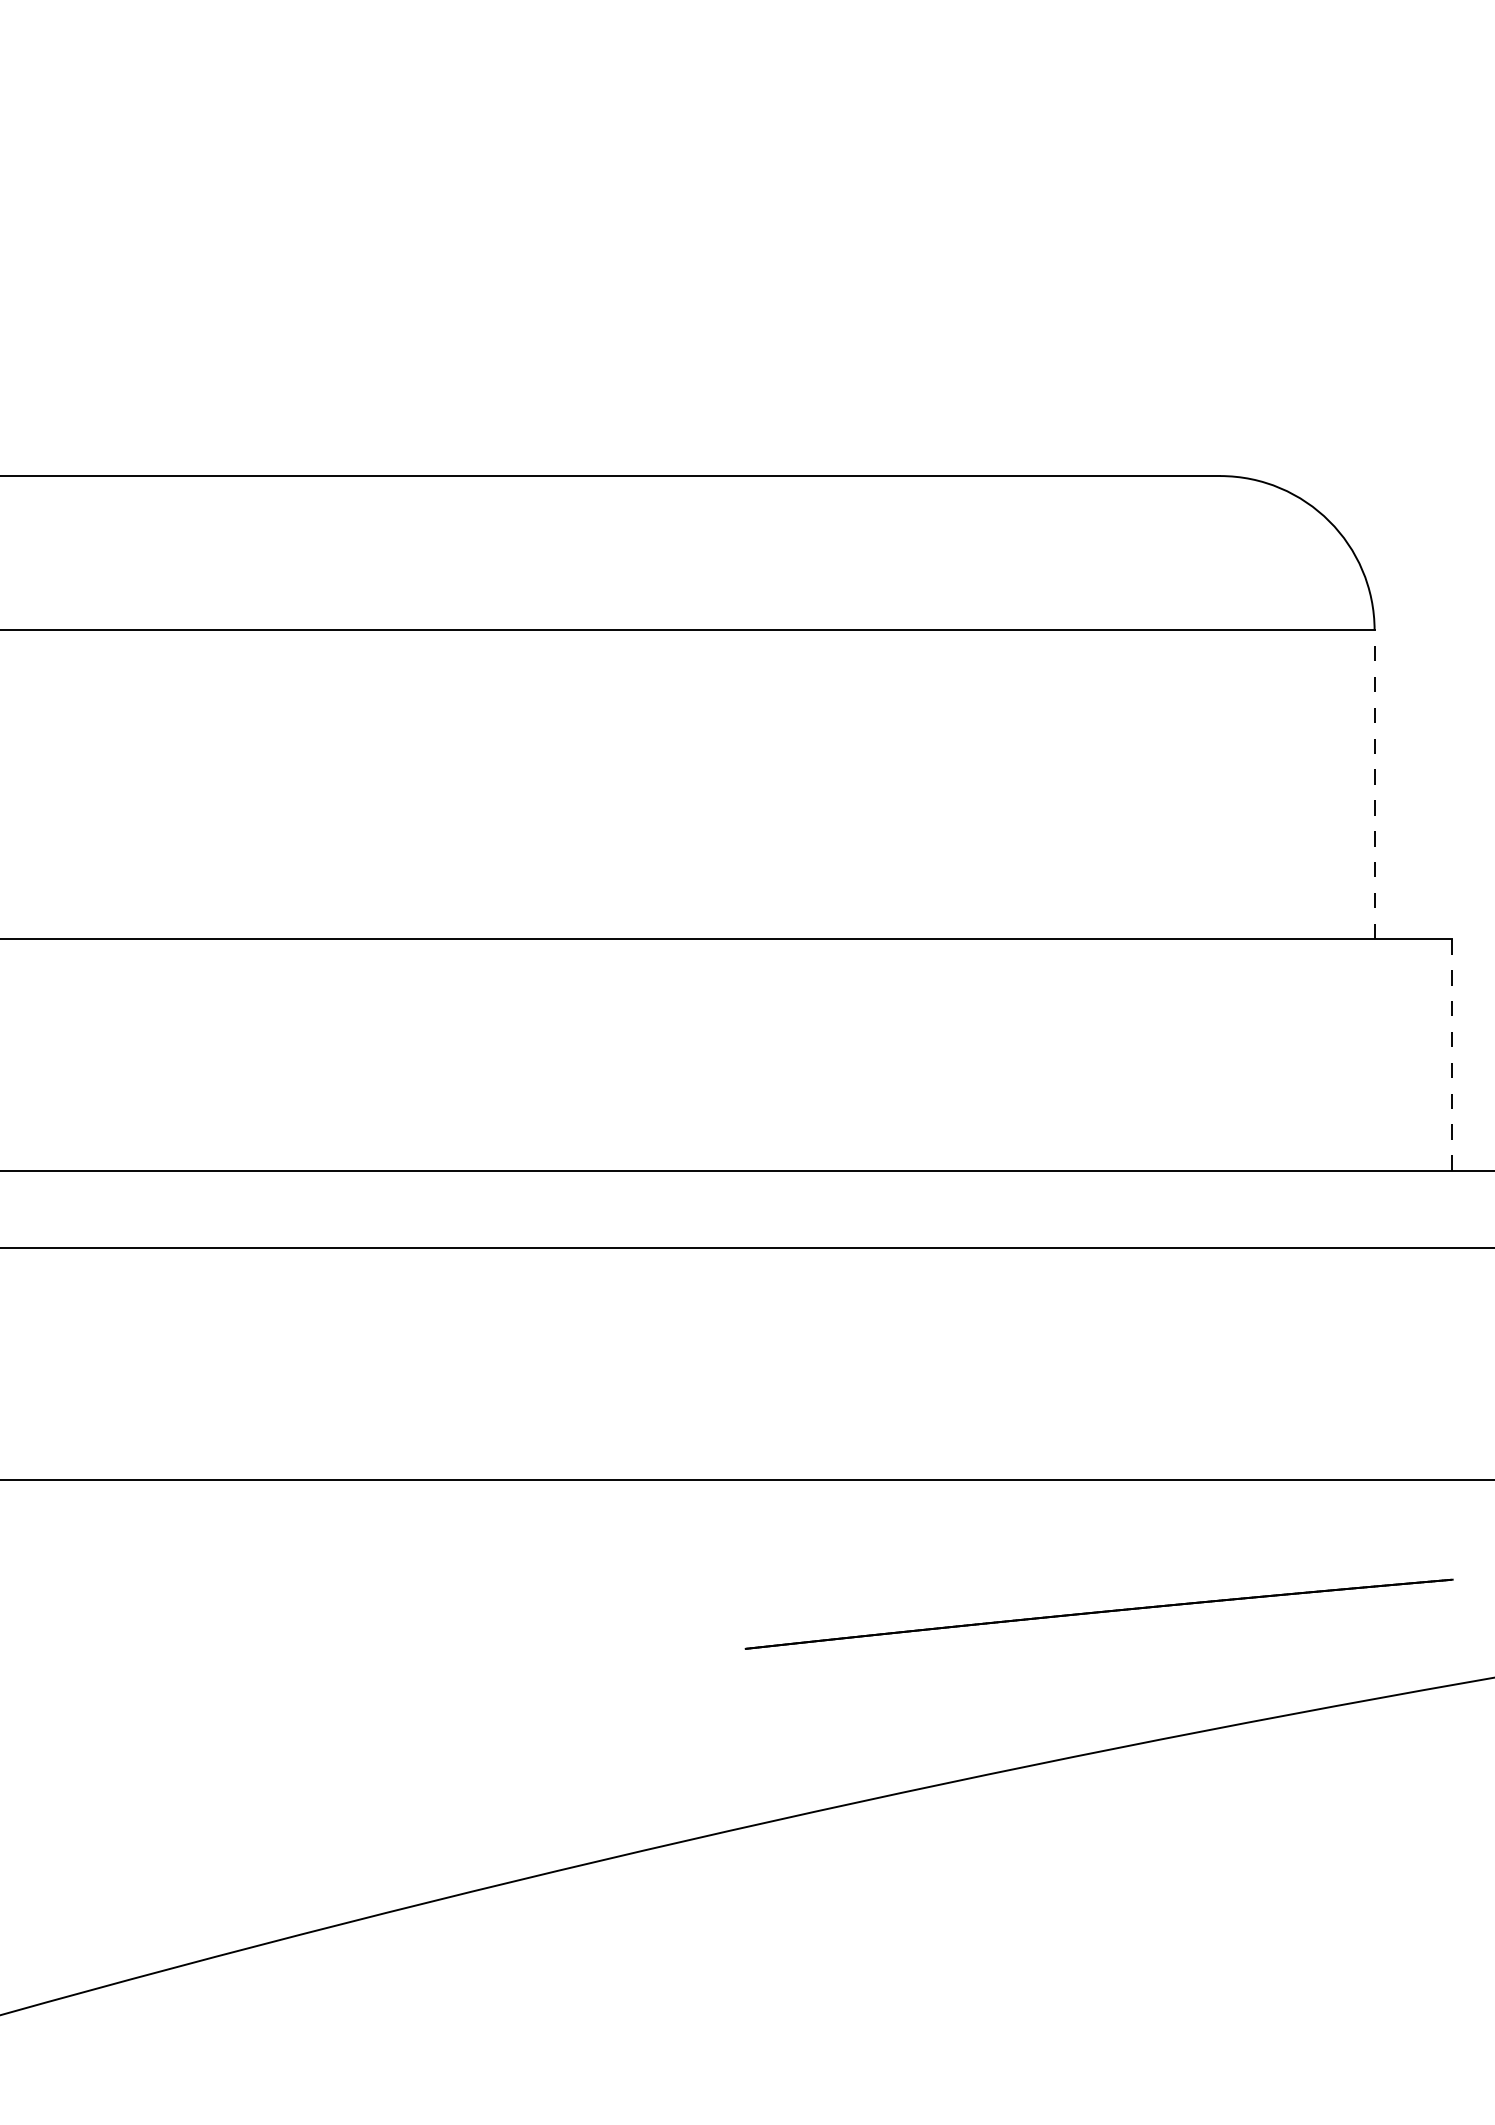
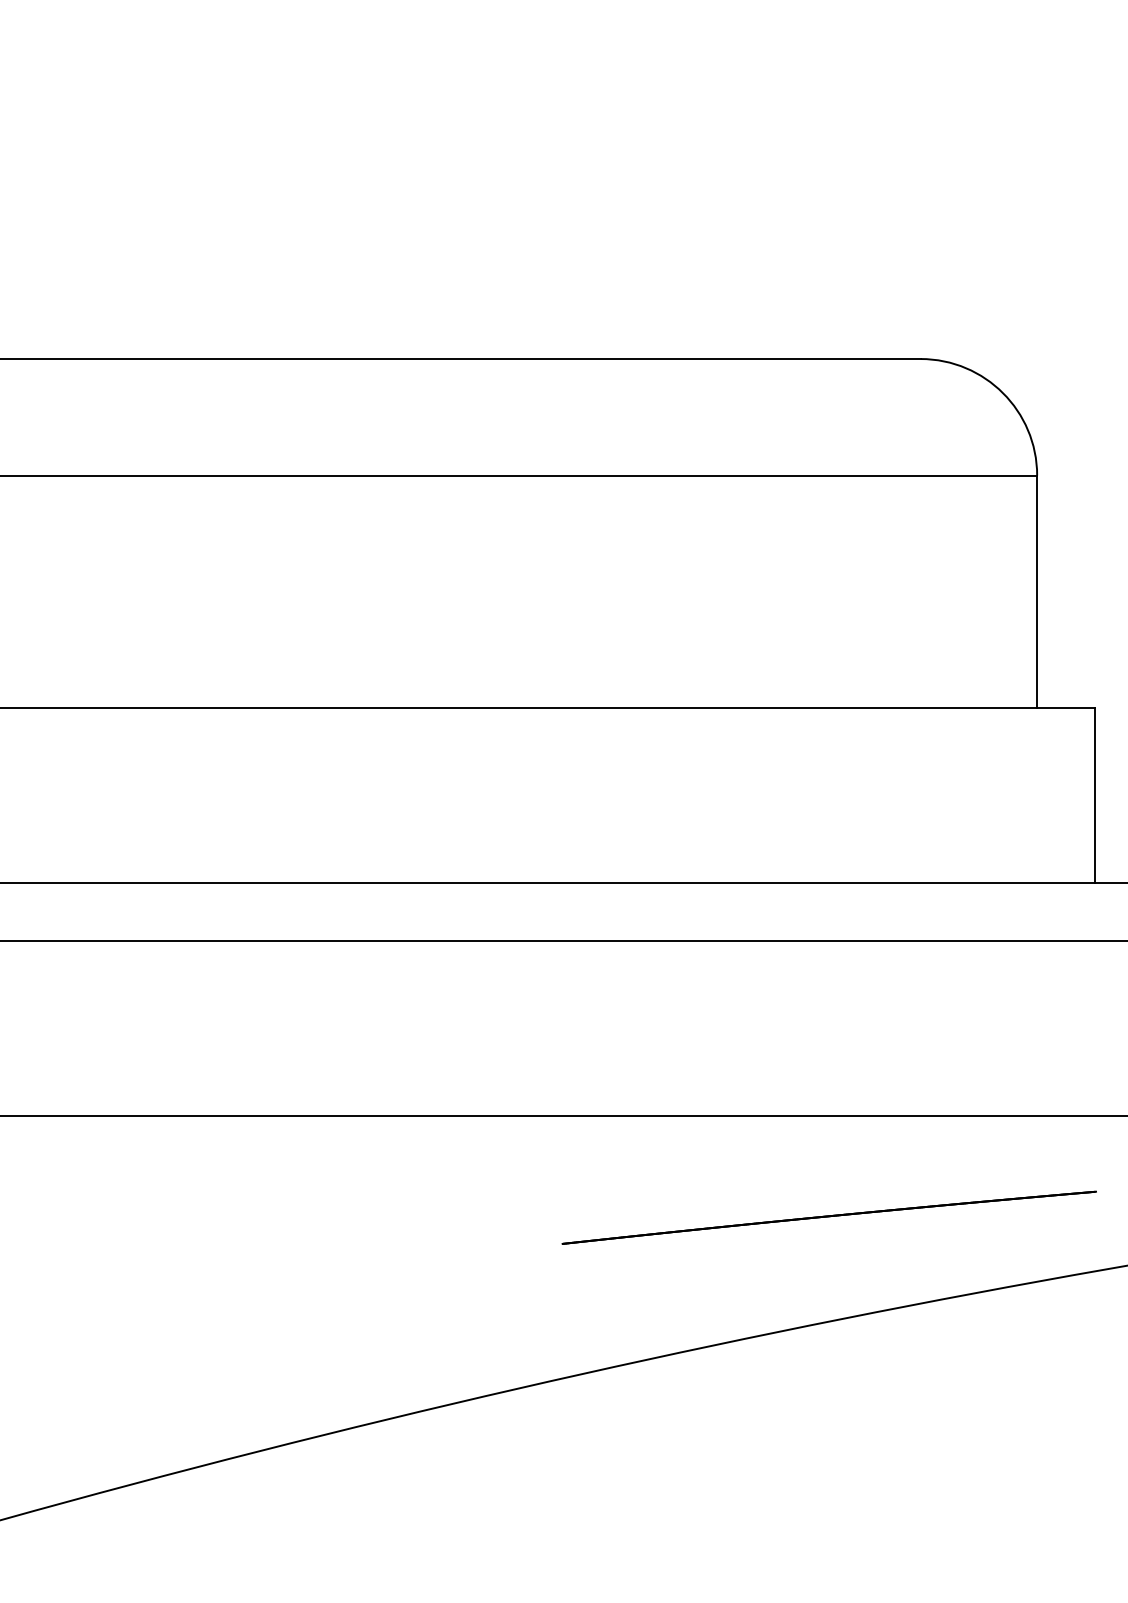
line: (1374, 784) -> (1037, 591), dashed -> solid
line: (1451, 1055) -> (1095, 796), dashed -> solid

